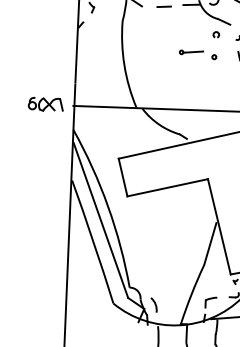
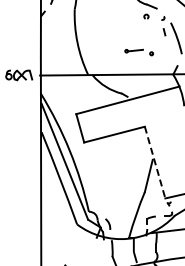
part: (197, 54) -> (138, 52), moved
line: (219, 228) -> (155, 163), solid -> dashed

